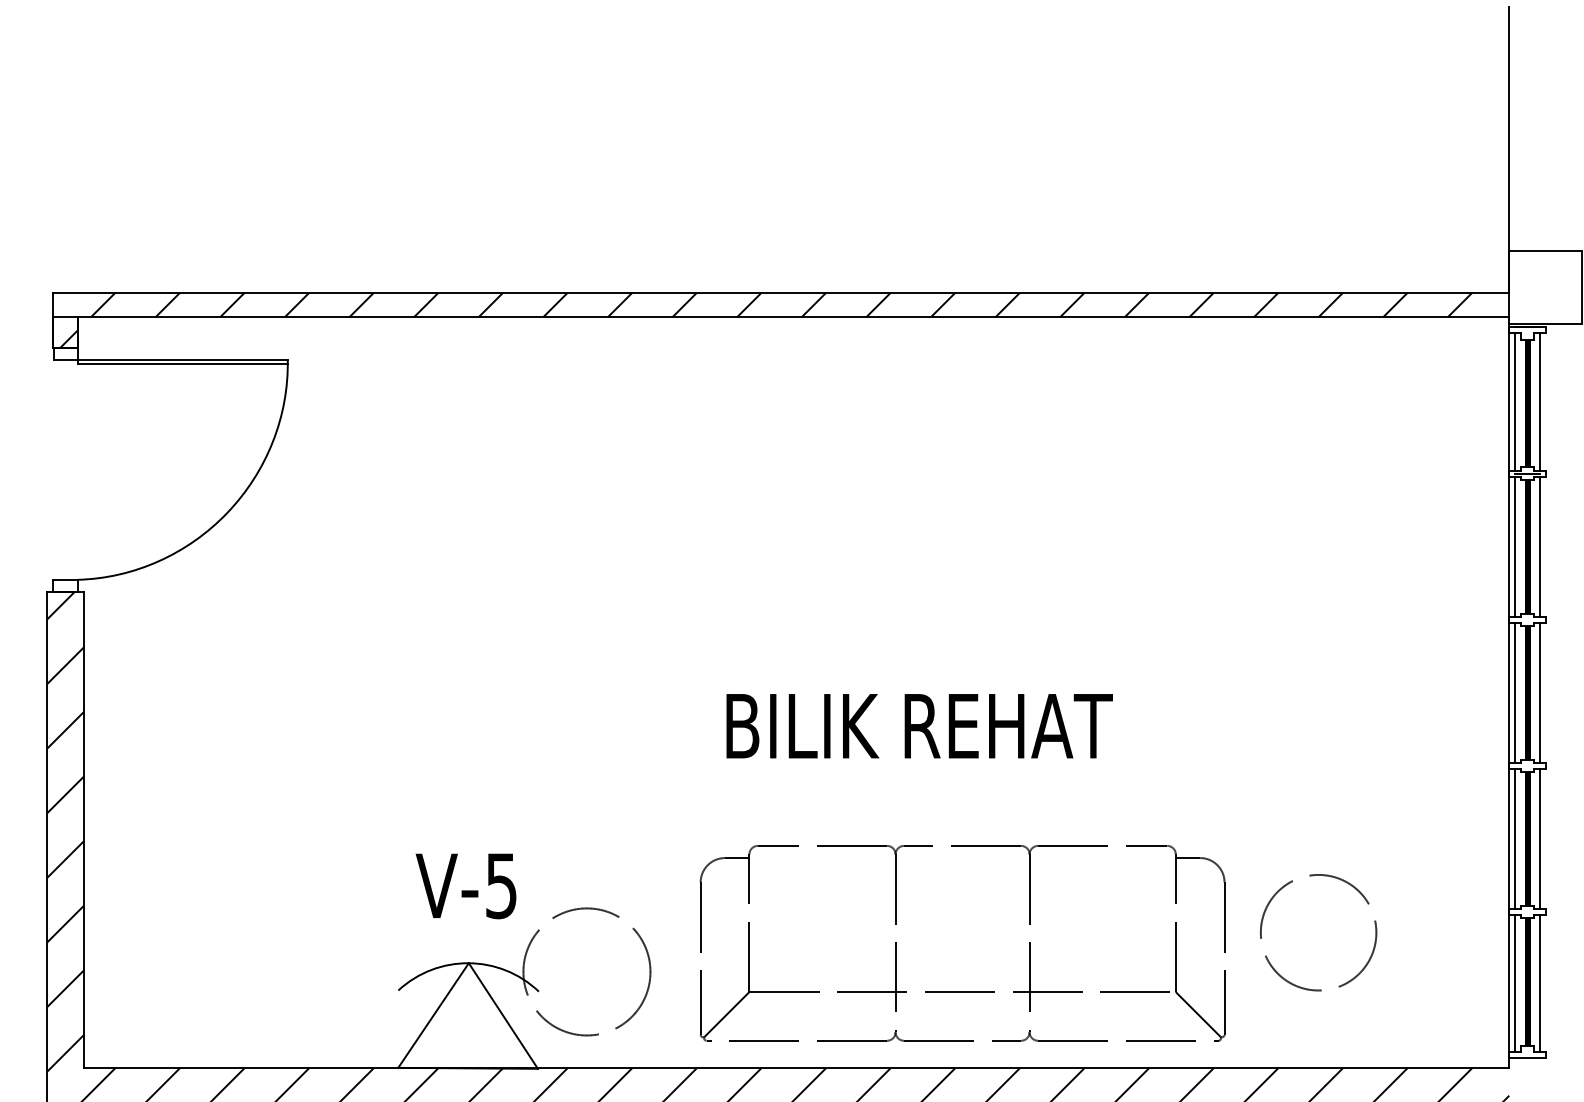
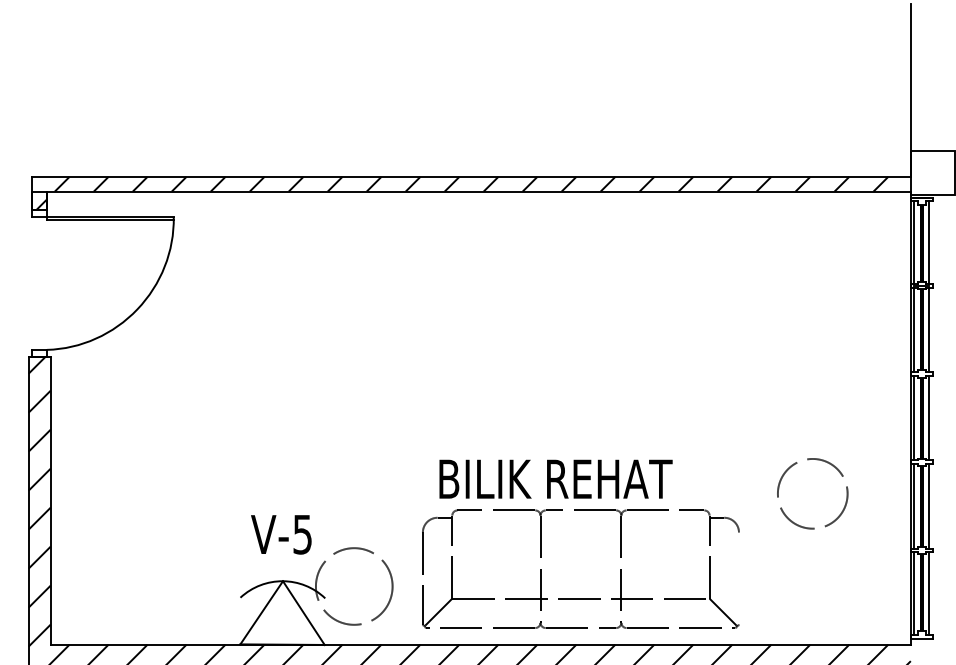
text: (918, 725) -> (555, 478), moved
circle: (1318, 932) -> (812, 493), moved
line: (1223, 958) -> (738, 578), removed

